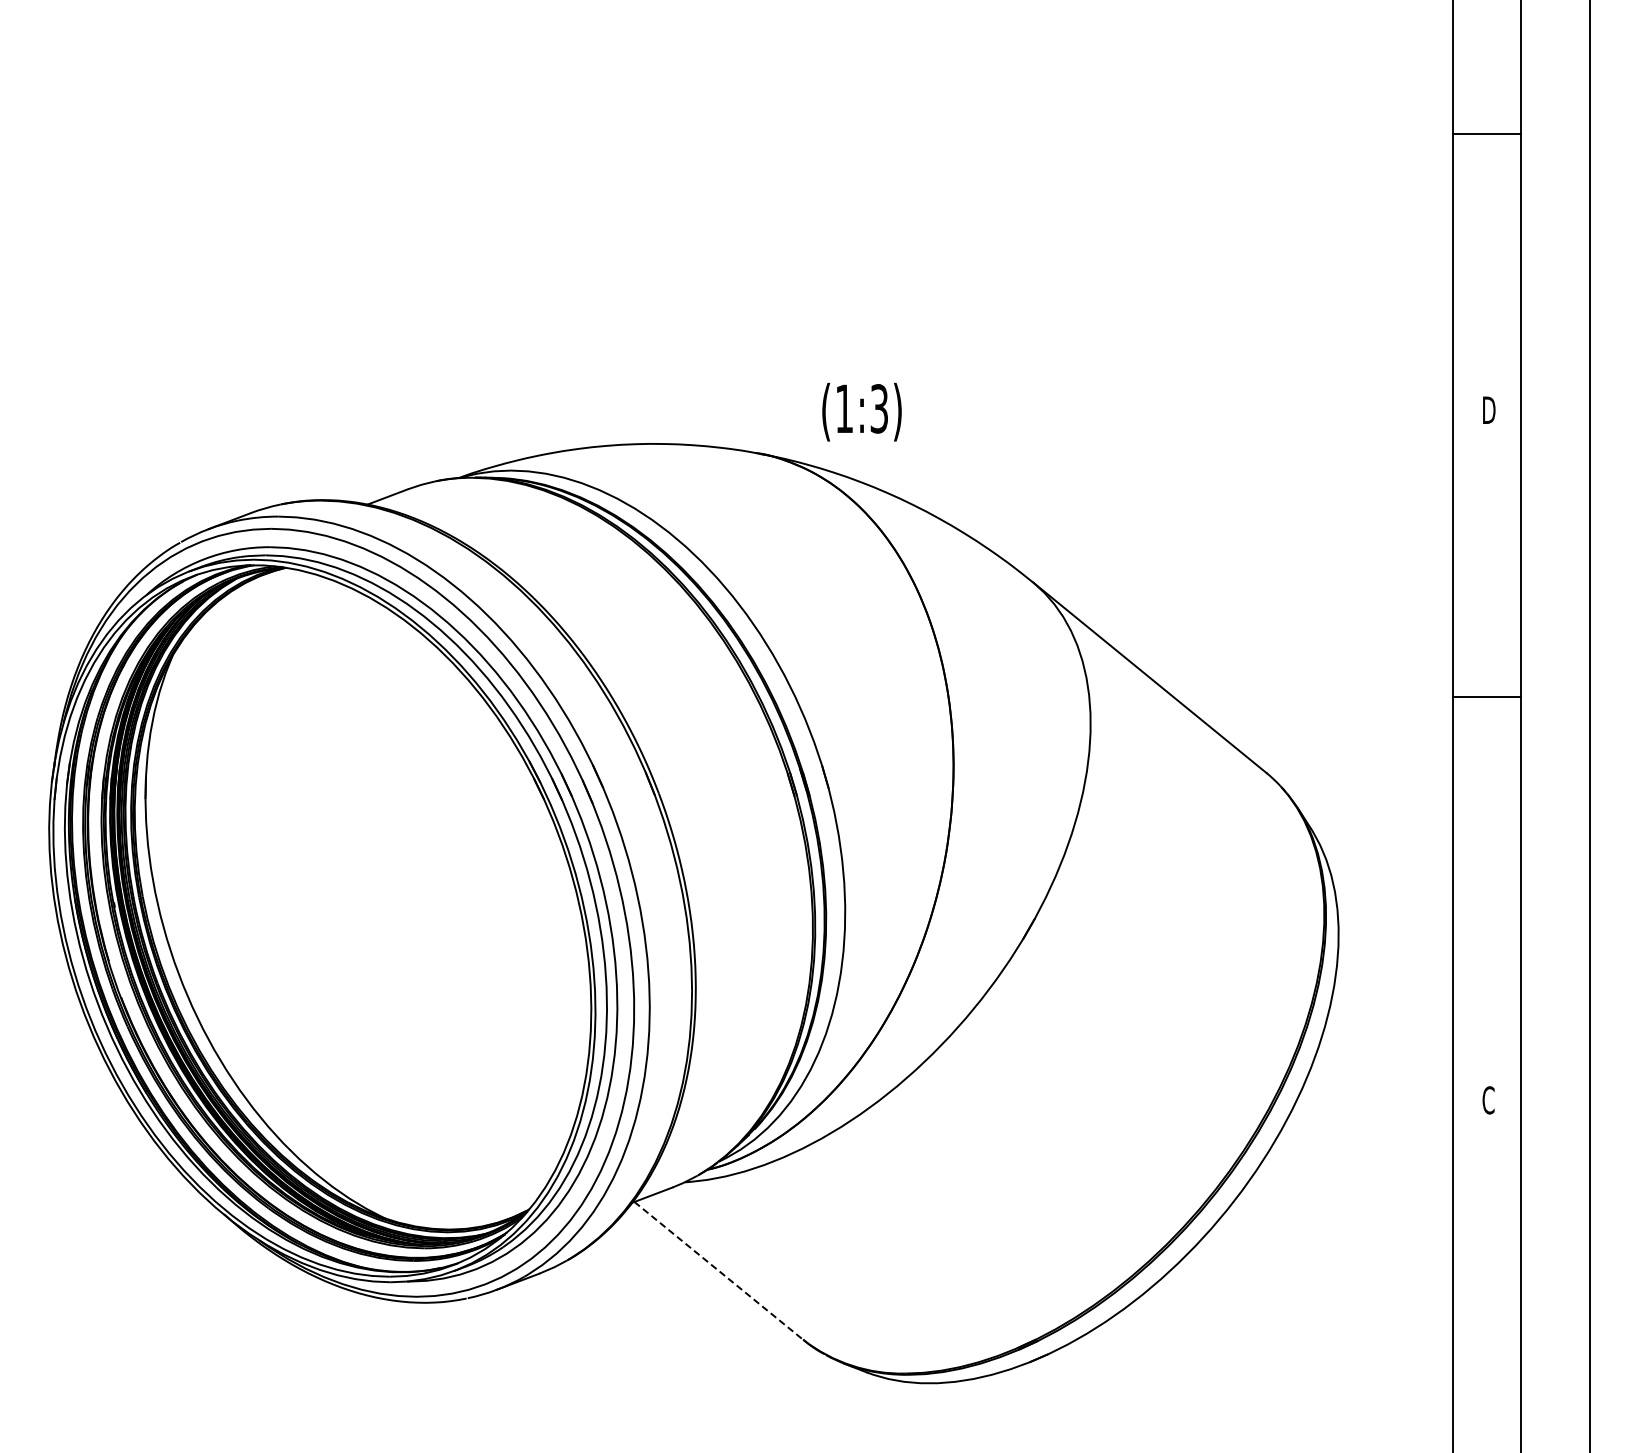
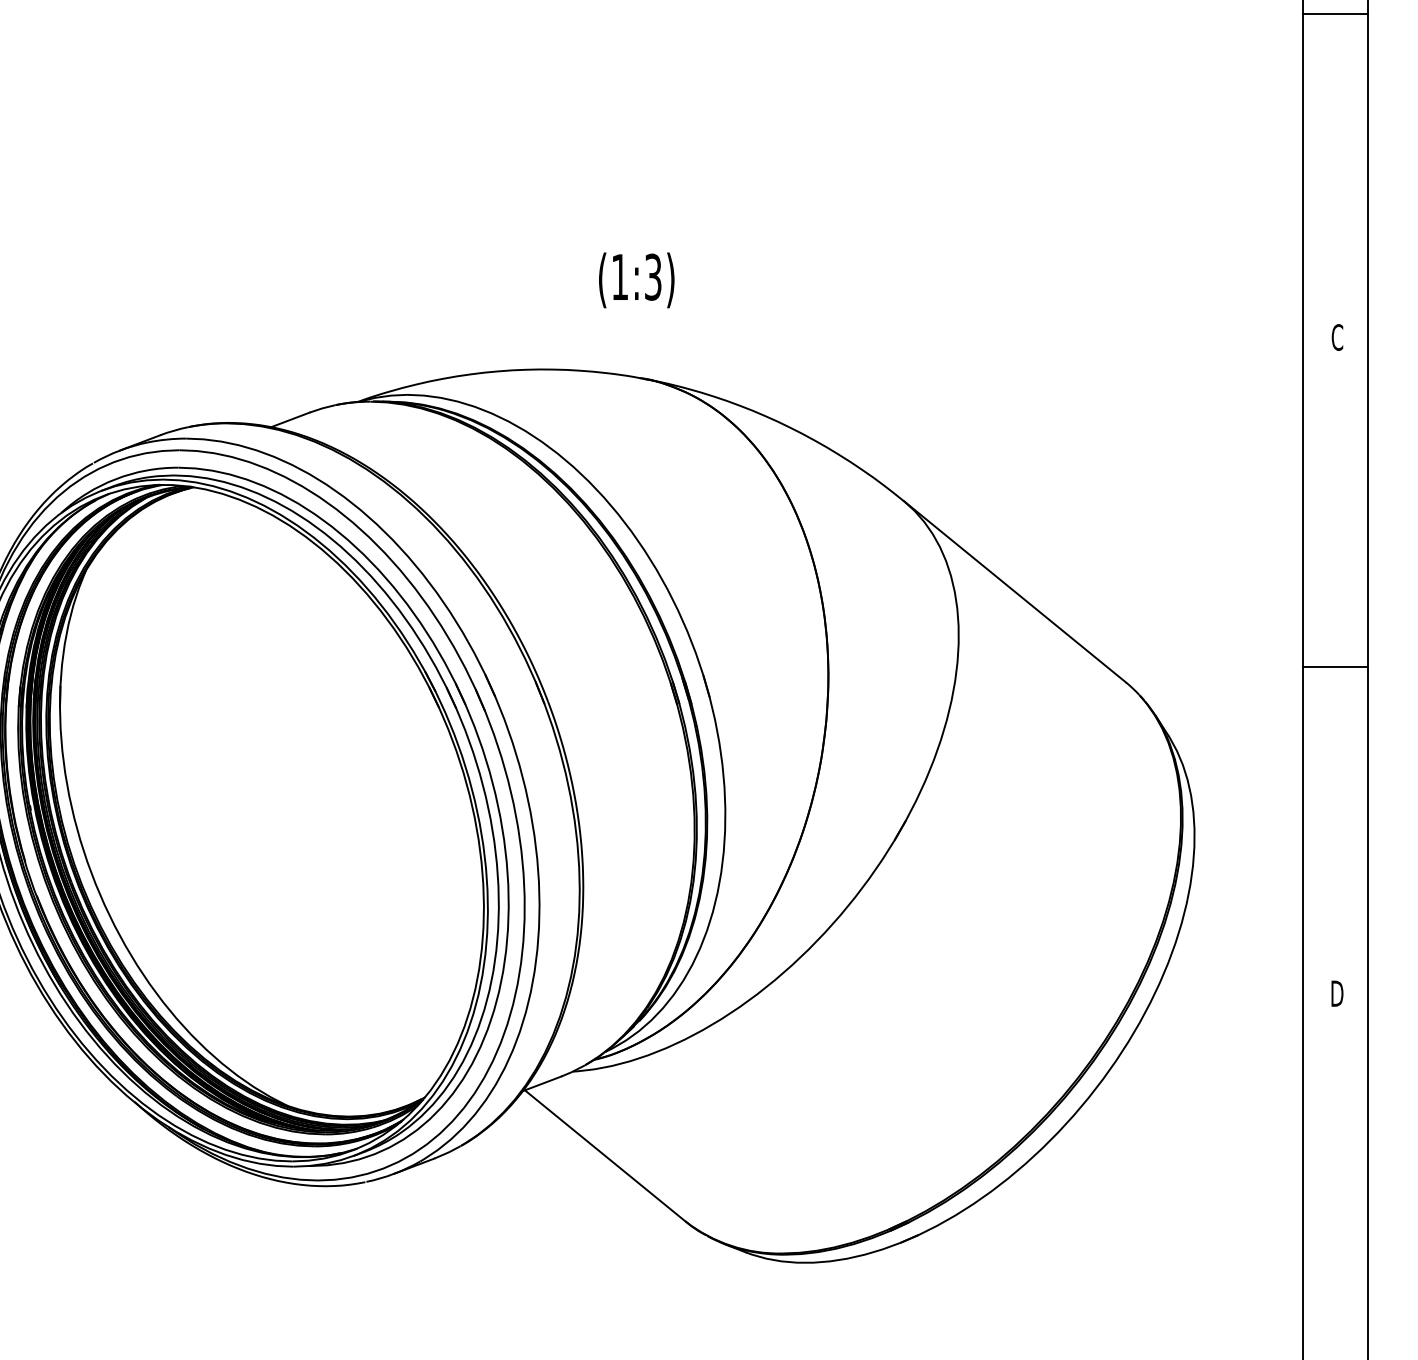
line: (1486, 134) -> (1335, 14), moved
text: (1489, 410) -> (1338, 337), D -> C
text: (861, 411) -> (636, 279), moved
line: (1486, 696) -> (1335, 666), moved
text: (1488, 1100) -> (1337, 993), C -> D
line: (719, 1271) -> (605, 1156), dashed -> solid

